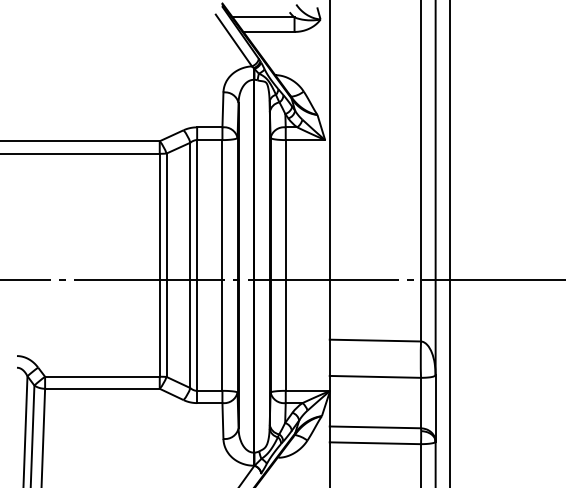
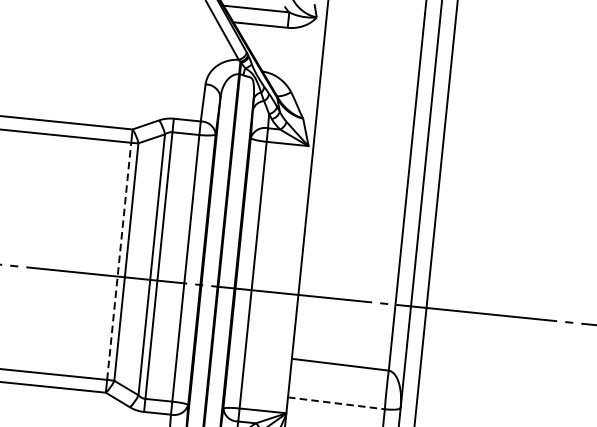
line: (159, 264) -> (119, 260), solid -> dashed
line: (375, 376) -> (336, 402), solid -> dashed

